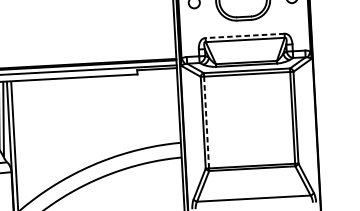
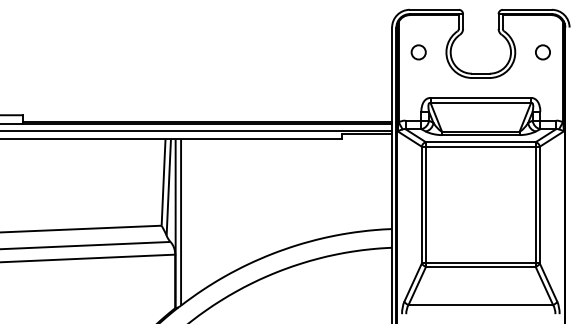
line: (244, 35) -> (480, 97), dashed -> solid
line: (206, 122) -> (426, 204), dashed -> solid

